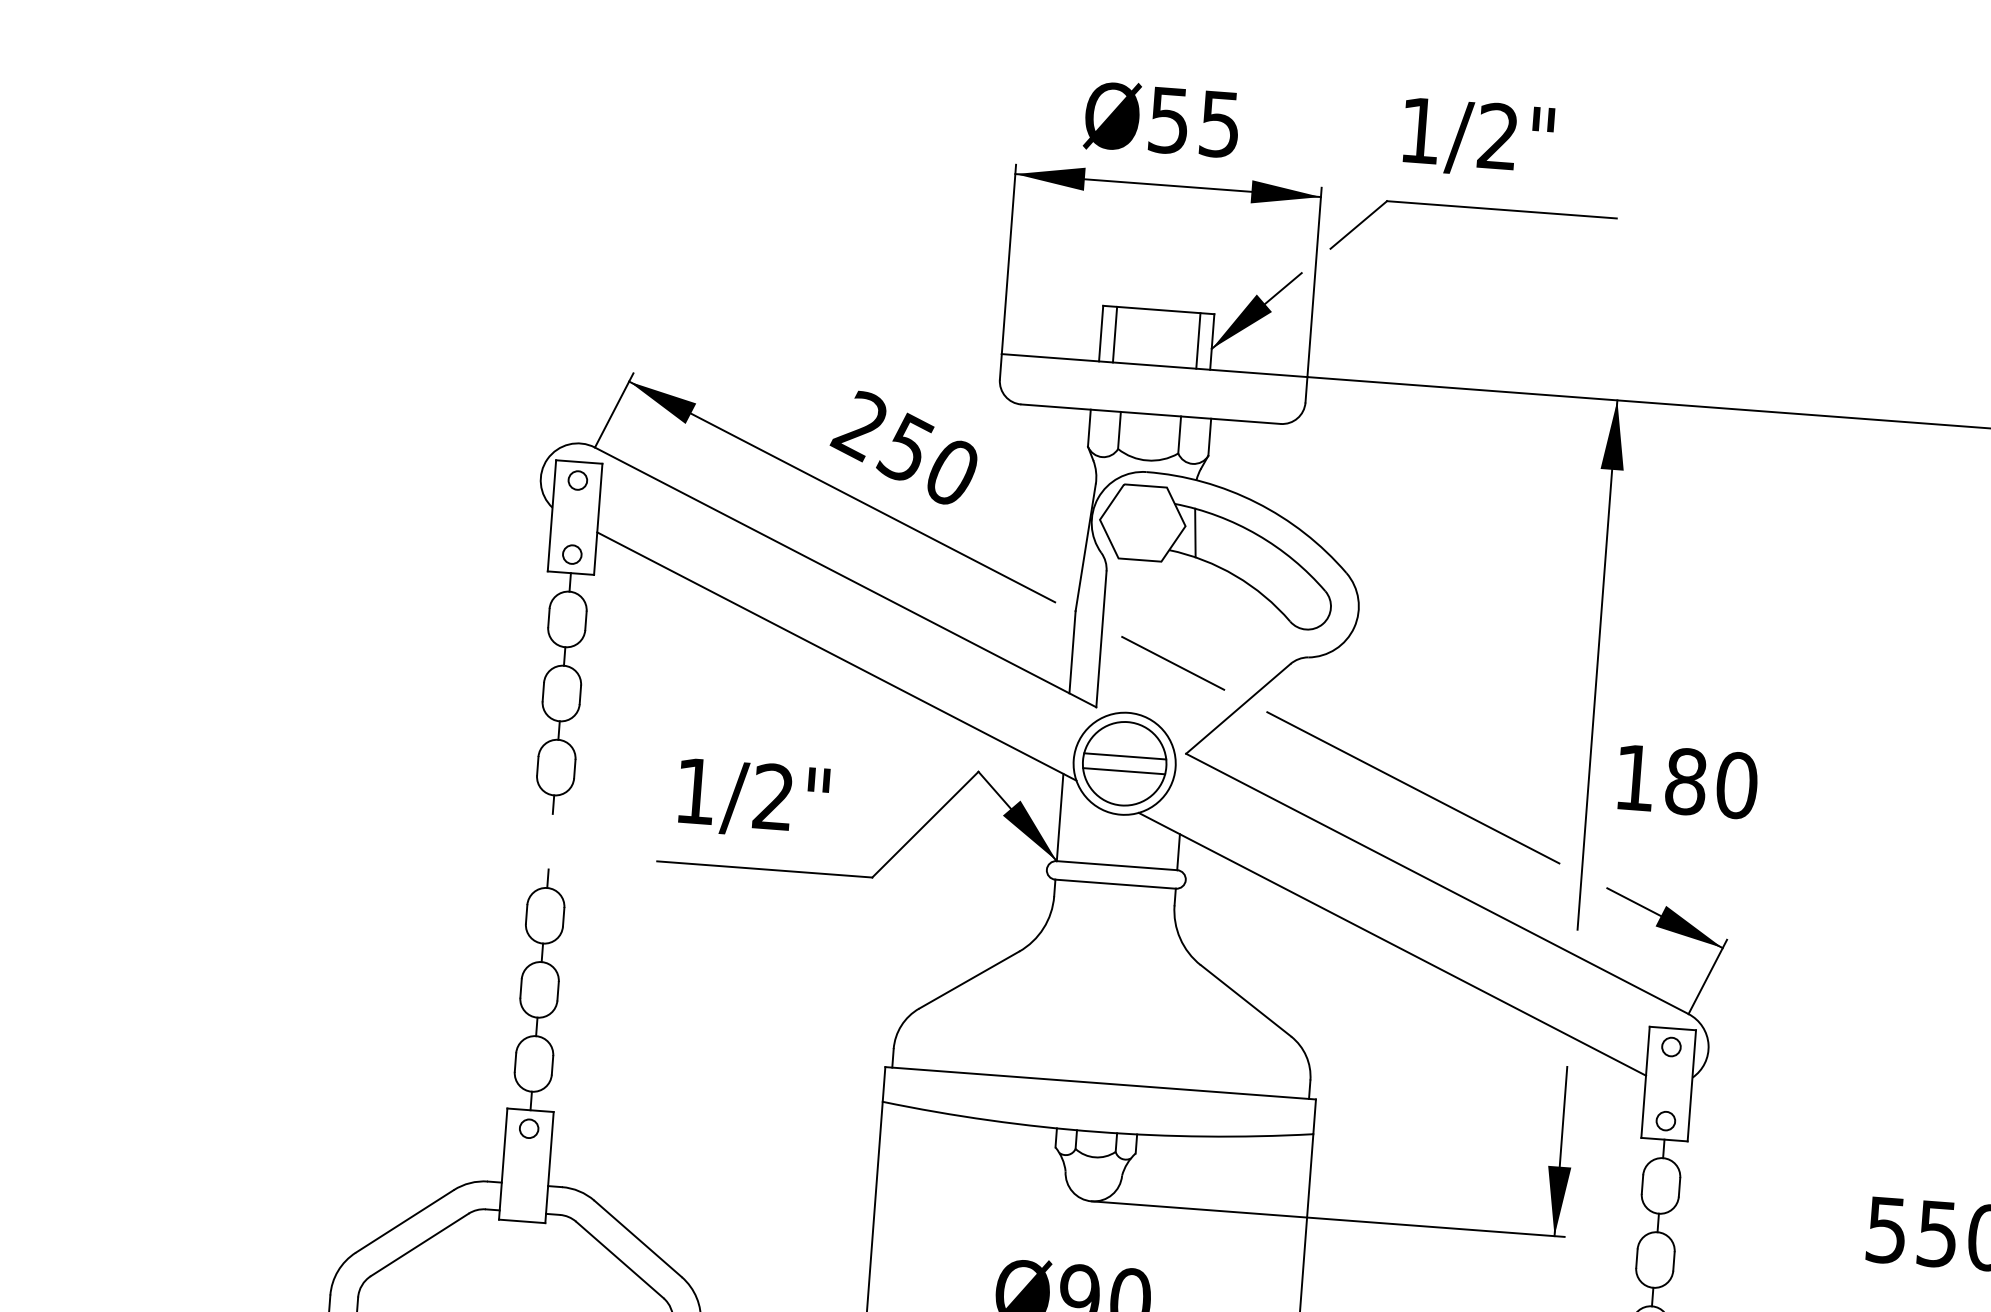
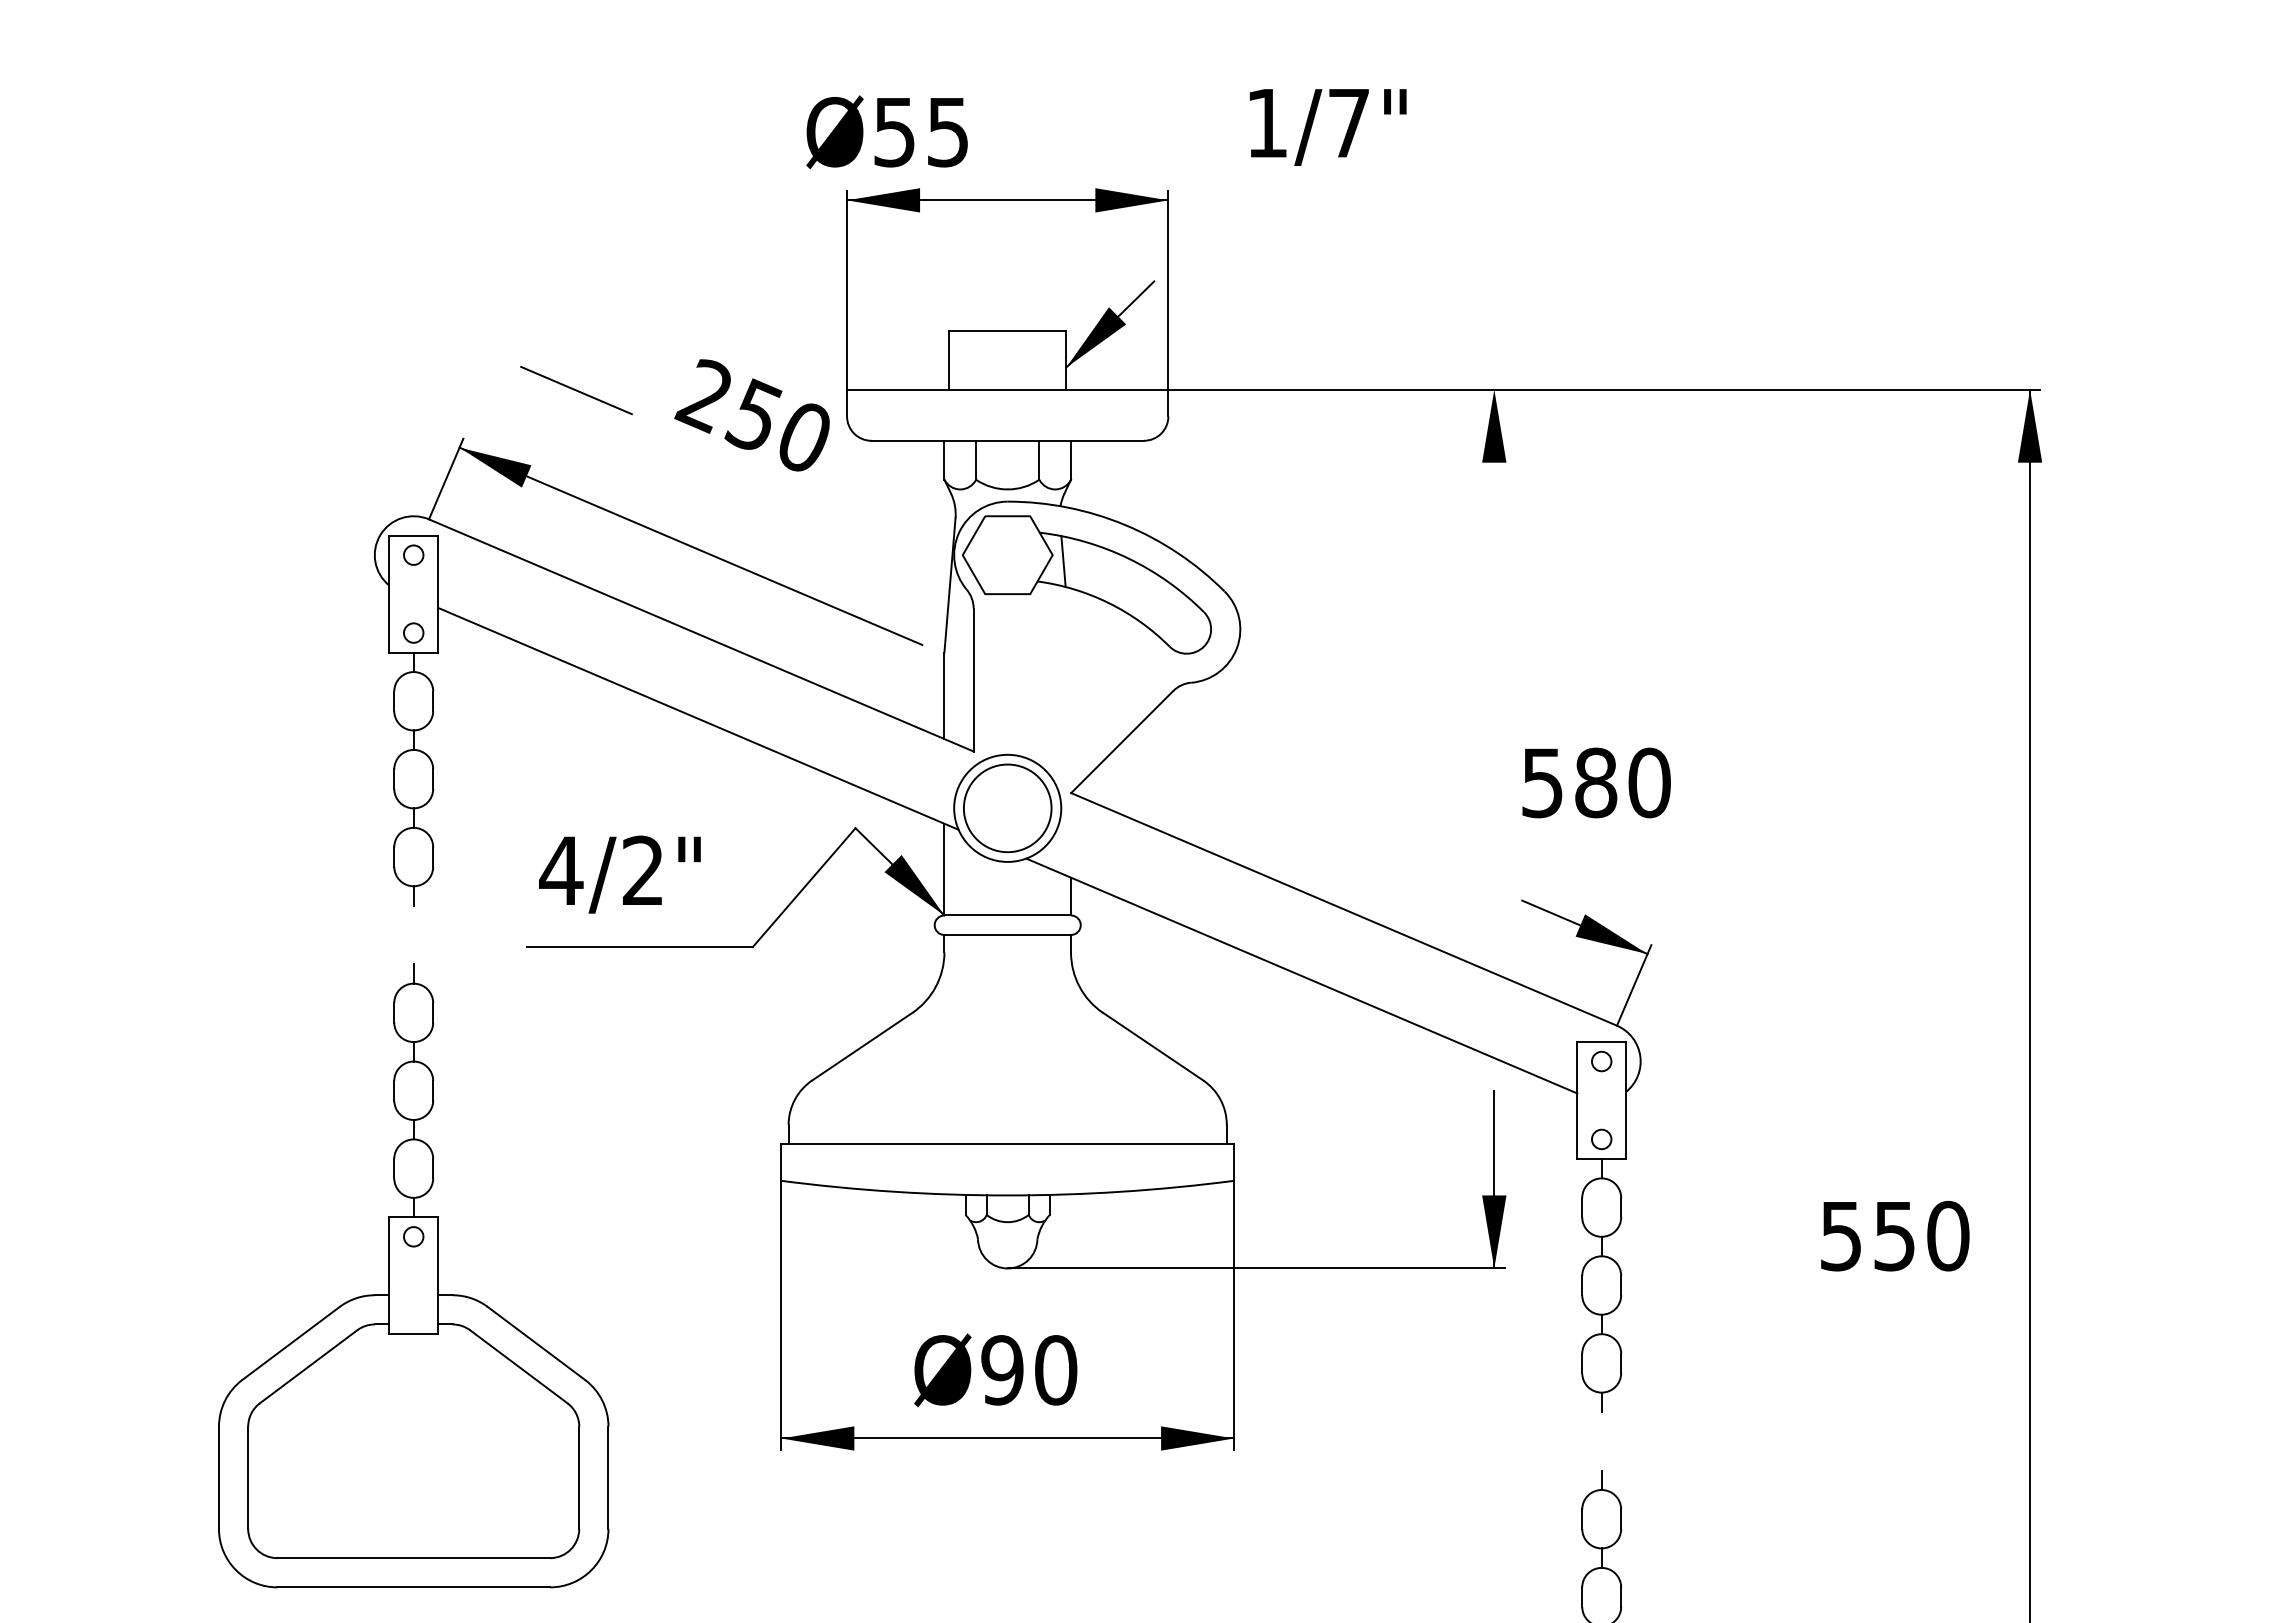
text: (1161, 120) -> (886, 132), moved
text: (1497, 135) -> (1348, 122), 1/2" -> 1/7"
part: (1475, 207) -> (1330, 199), removed
line: (1114, 334) -> (963, 360), removed
line: (1198, 340) -> (1051, 360), removed
text: (903, 447) -> (751, 415), moved
line: (1173, 663) -> (576, 390), moved
line: (1597, 664) -> (1494, 667), removed
line: (1125, 756) -> (1007, 800), removed
line: (1123, 771) -> (1007, 816), removed
text: (1635, 778) -> (1542, 783), 180 -> 580
line: (1412, 787) -> (1310, 810), removed
text: (695, 790) -> (561, 870), 1/2" -> 4/2"

